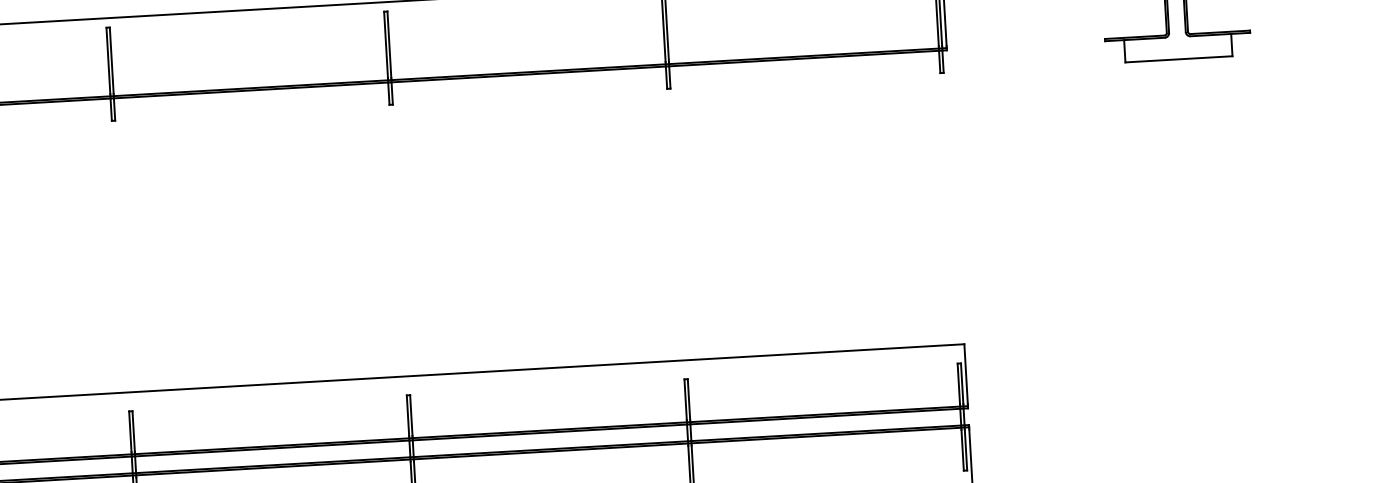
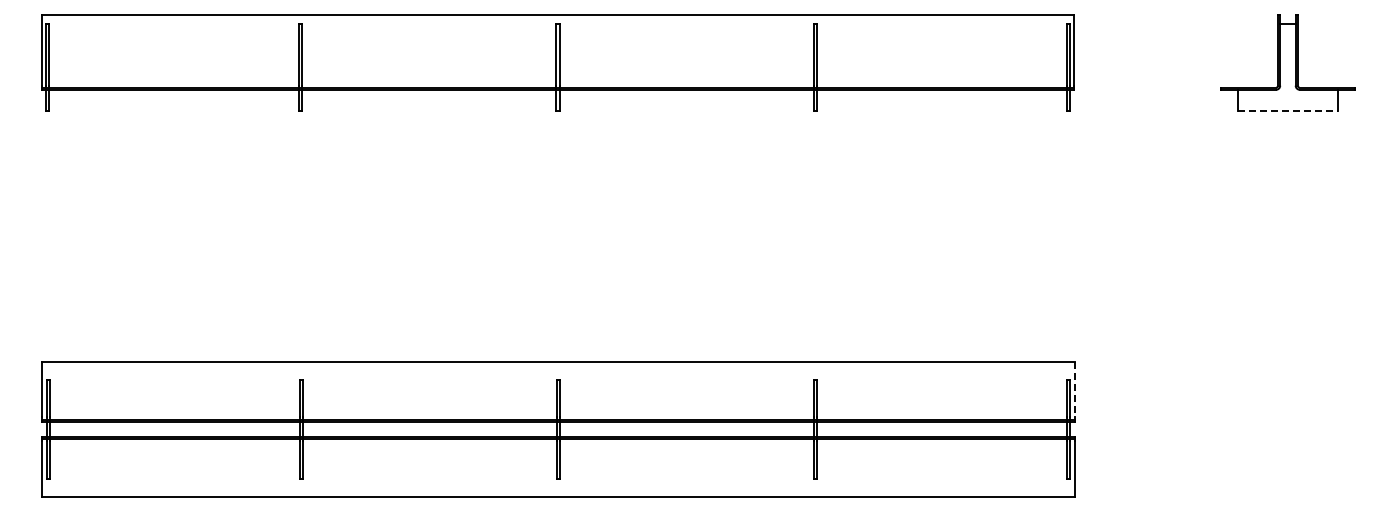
line: (1178, 59) -> (1287, 110), solid -> dashed
line: (965, 373) -> (1074, 389), solid -> dashed

